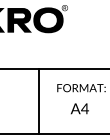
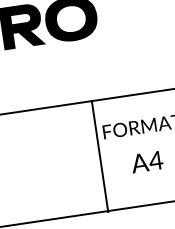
line: (39, 101) -> (100, 156), moved

